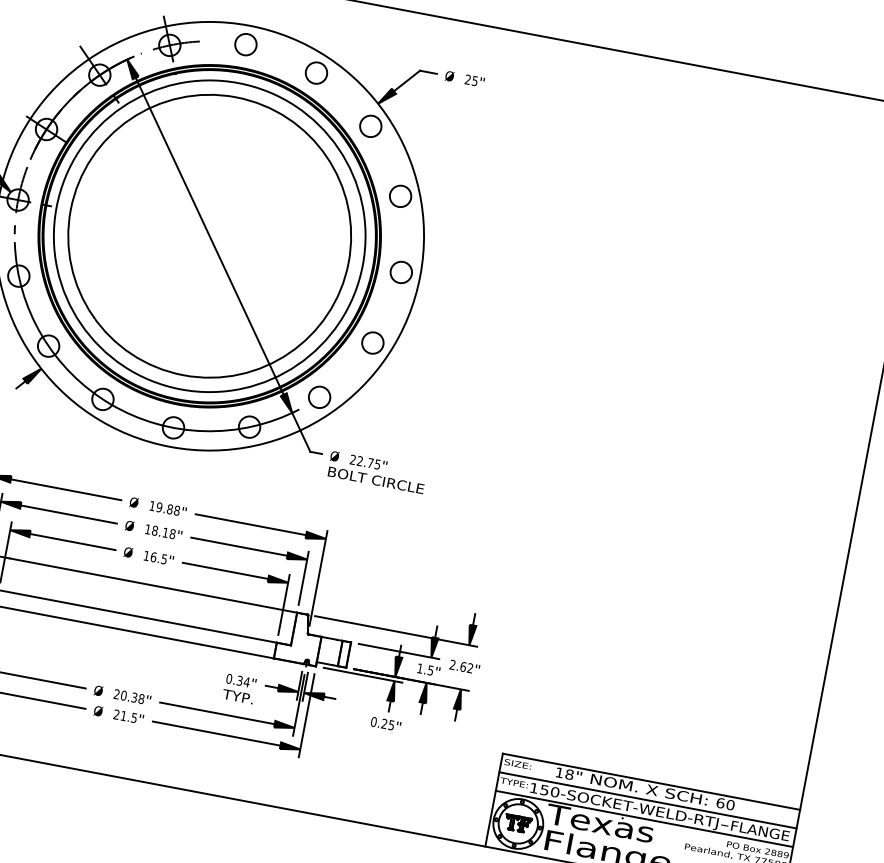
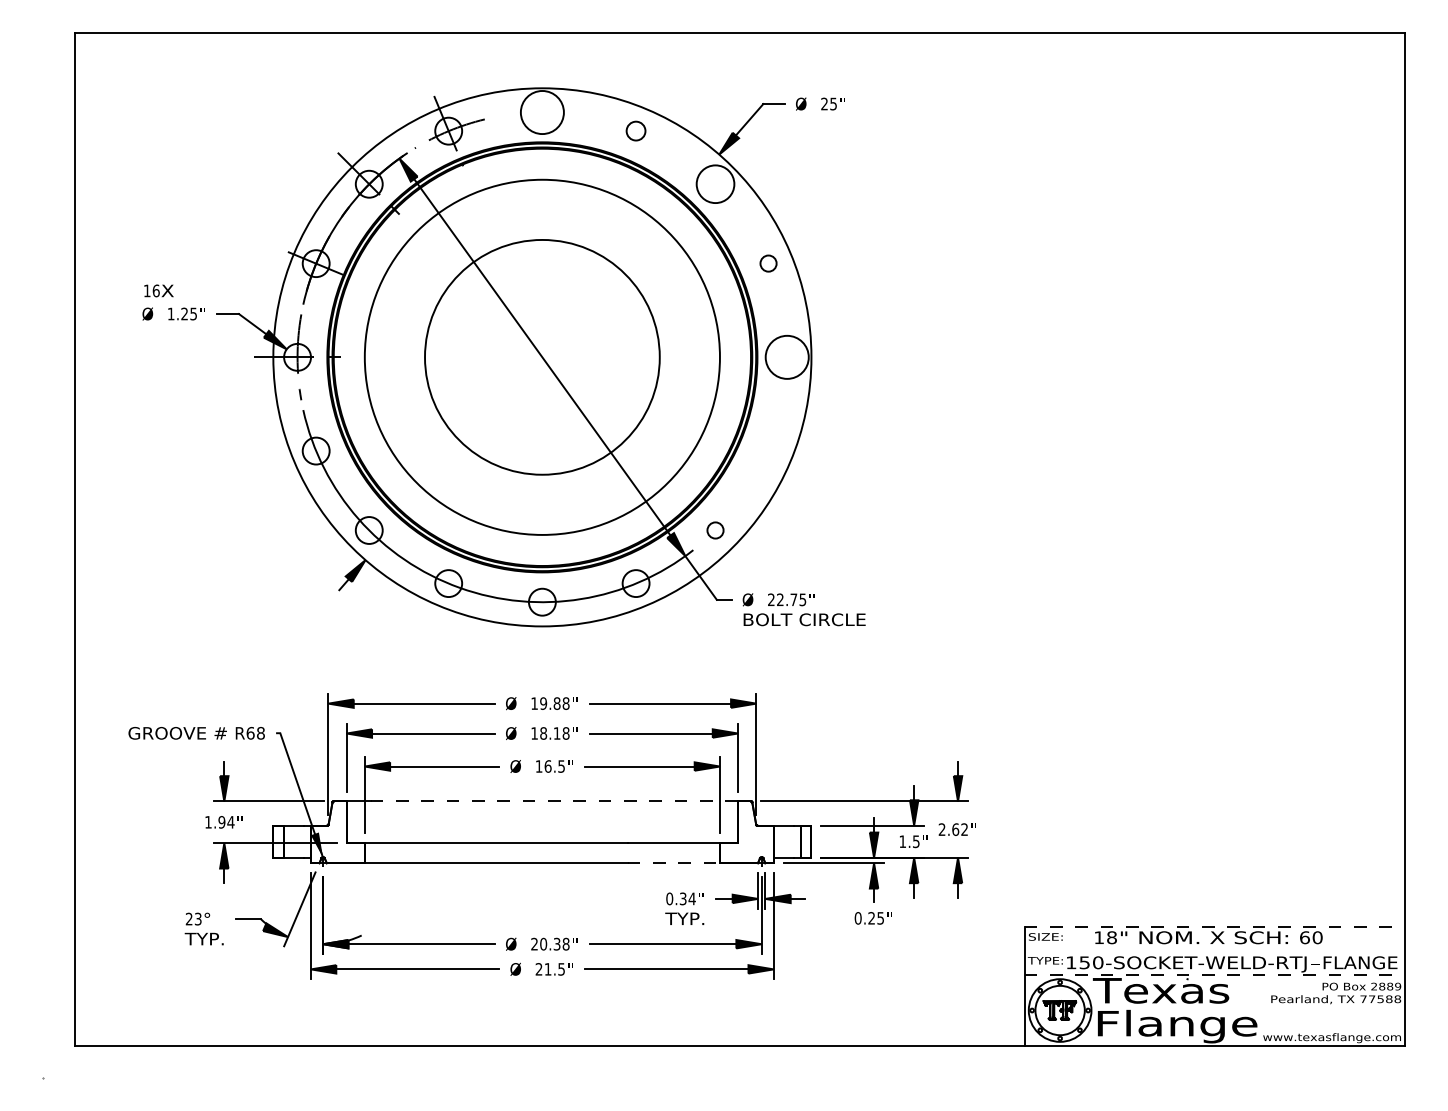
circle: (245, 44) -> (541, 112), size x1.6
circle: (316, 72) -> (635, 130), size x0.7
circle: (370, 125) -> (715, 183), size x1.4
circle: (400, 196) -> (768, 263), size x0.6
circle: (209, 236) -> (542, 357), size x0.6
circle: (400, 271) -> (786, 356), size x1.6
circle: (372, 342) -> (768, 450), removed
circle: (319, 397) -> (715, 530), size x0.6
line: (153, 585) -> (554, 801), solid -> dashed
line: (238, 651) -> (674, 863), solid -> dashed
line: (651, 781) -> (1214, 927), solid -> dashed
line: (647, 800) -> (1214, 951), removed
line: (644, 818) -> (1214, 974), solid -> dashed

